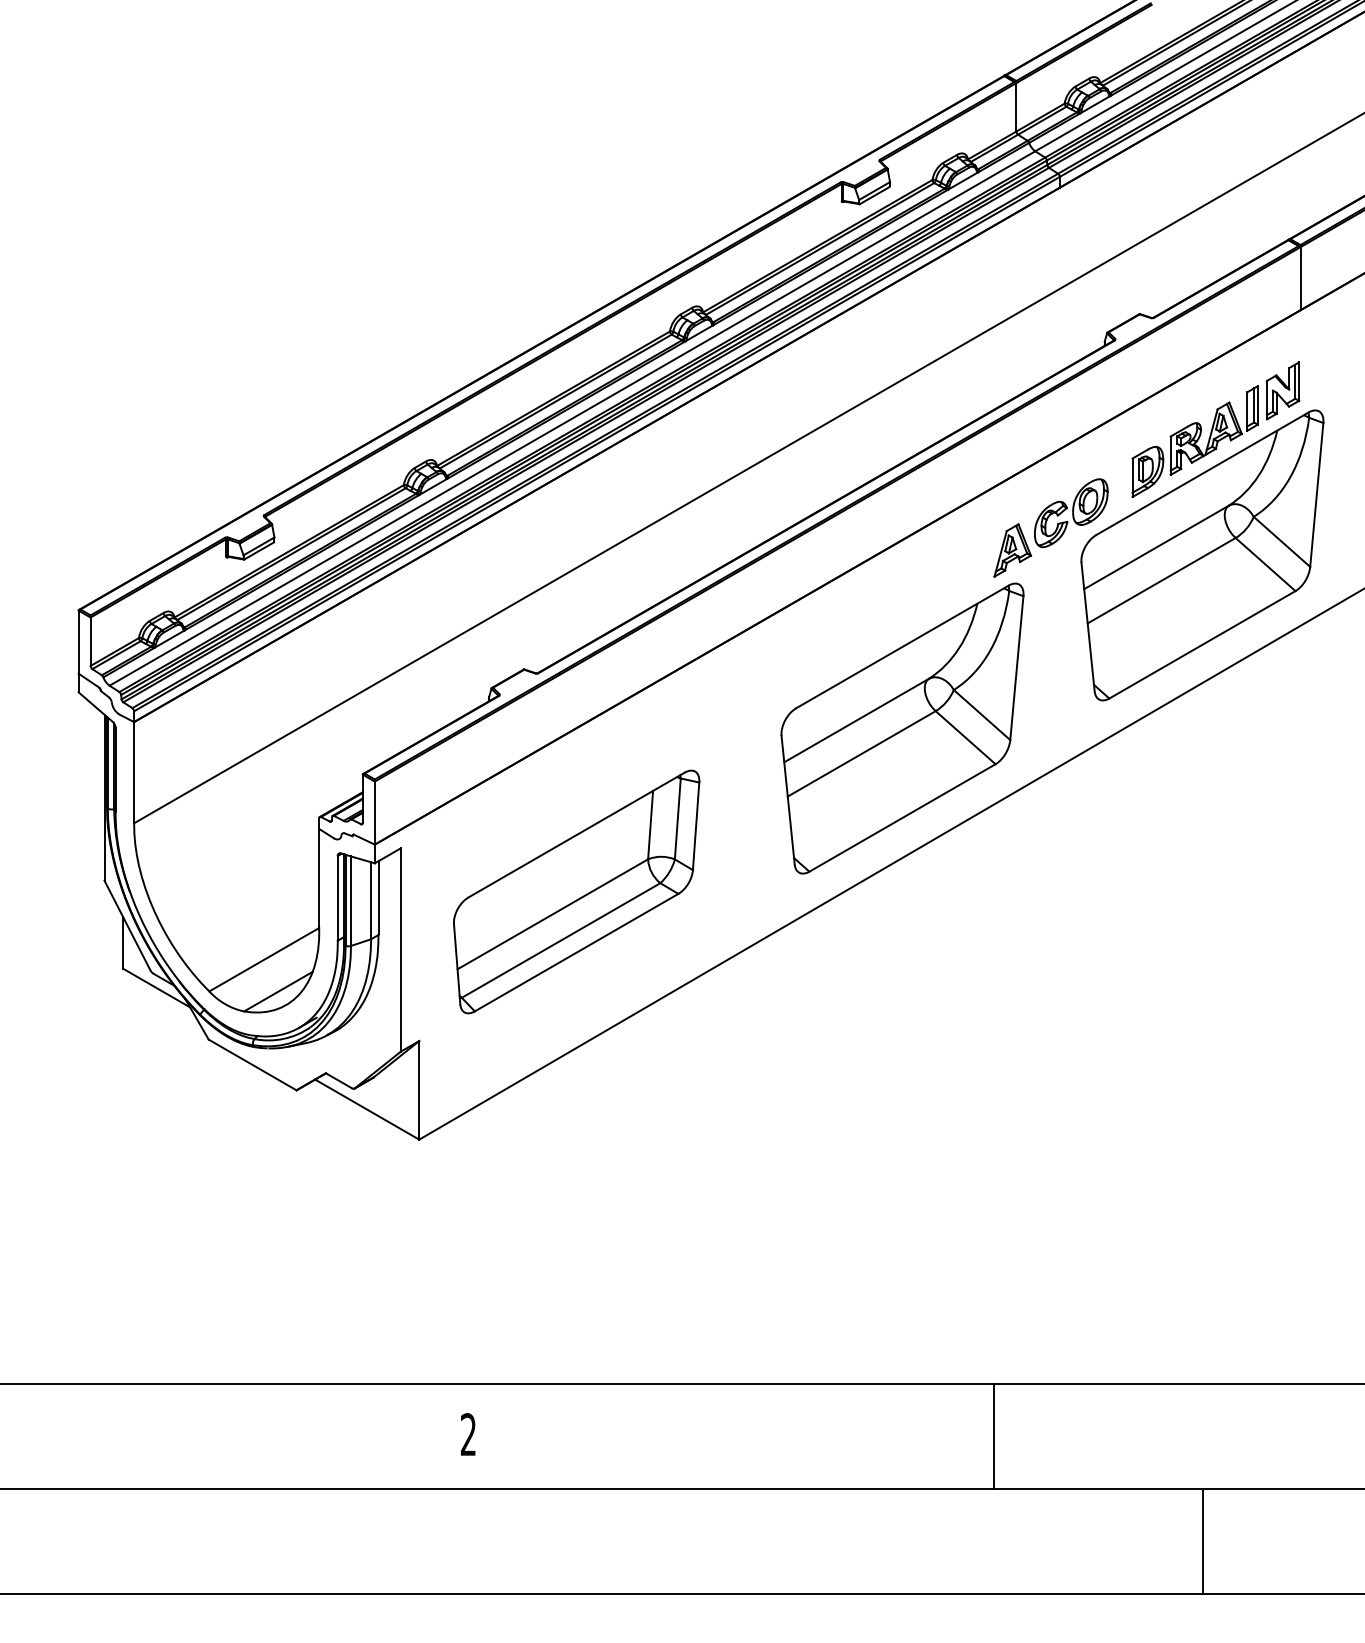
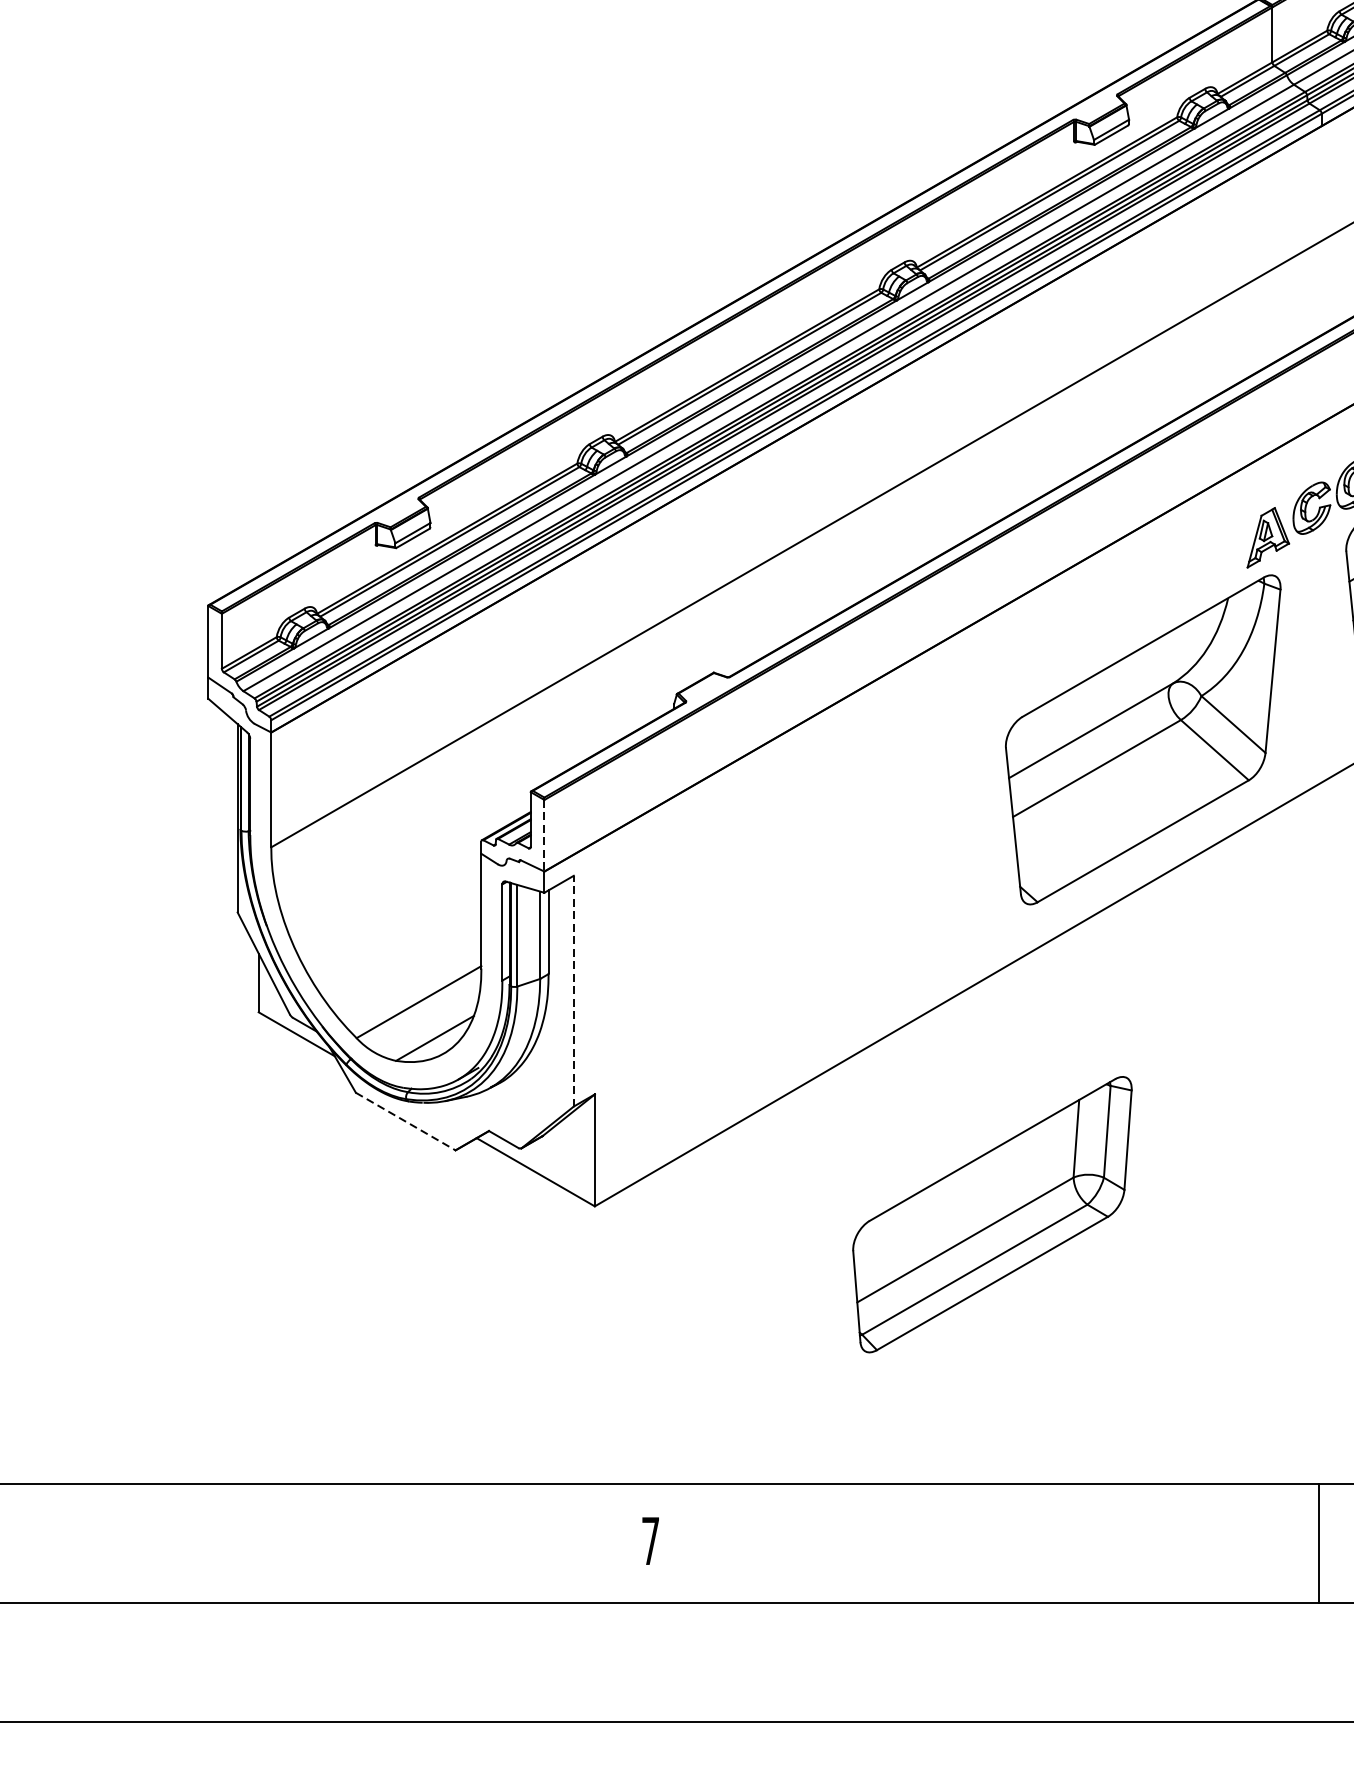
line: (374, 813) -> (544, 836), solid -> dashed
part: (576, 891) -> (992, 1214), moved
line: (400, 950) -> (573, 991), solid -> dashed
line: (252, 1064) -> (405, 1121), solid -> dashed
text: (468, 1434) -> (650, 1540), 2 -> 7
line: (993, 1436) -> (1319, 1543), moved

